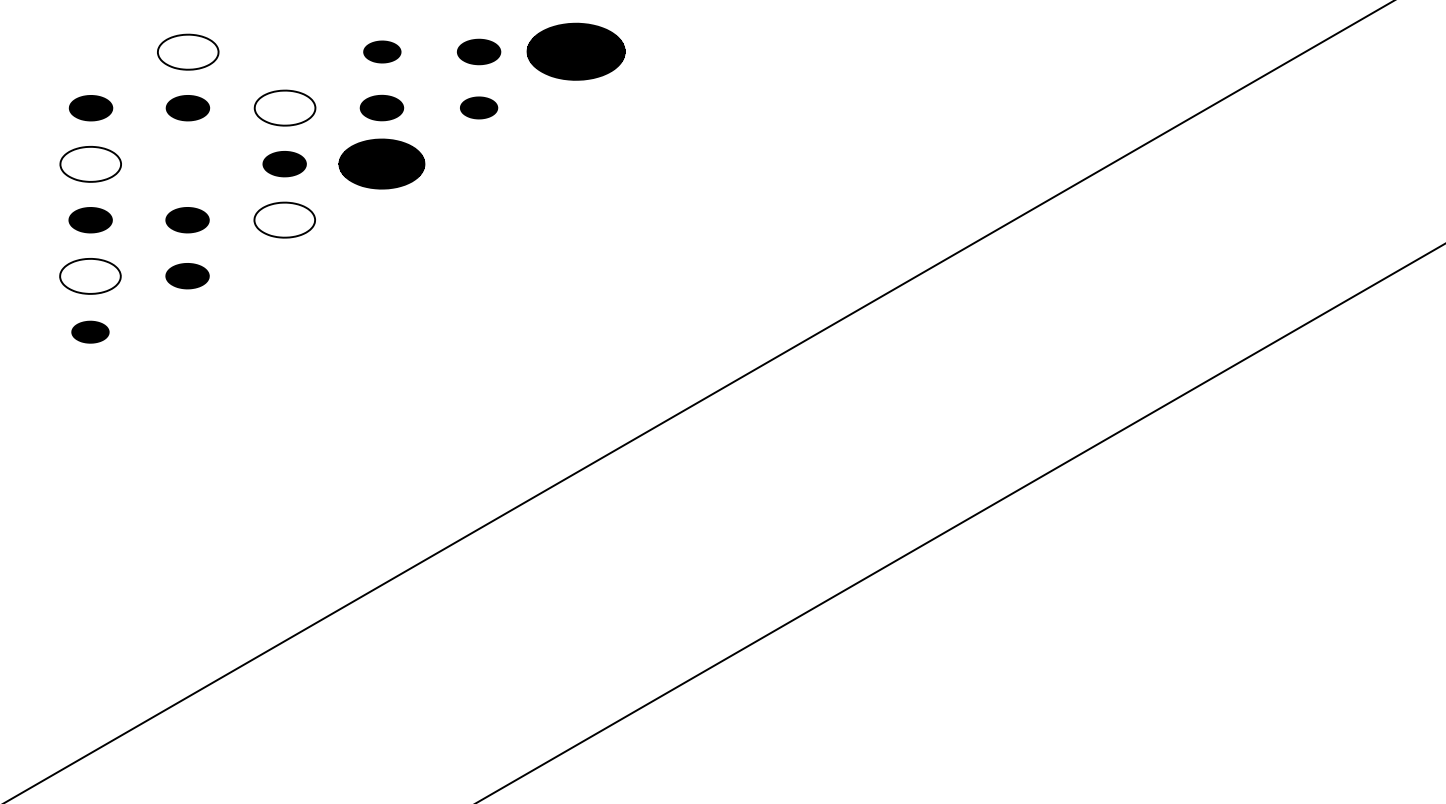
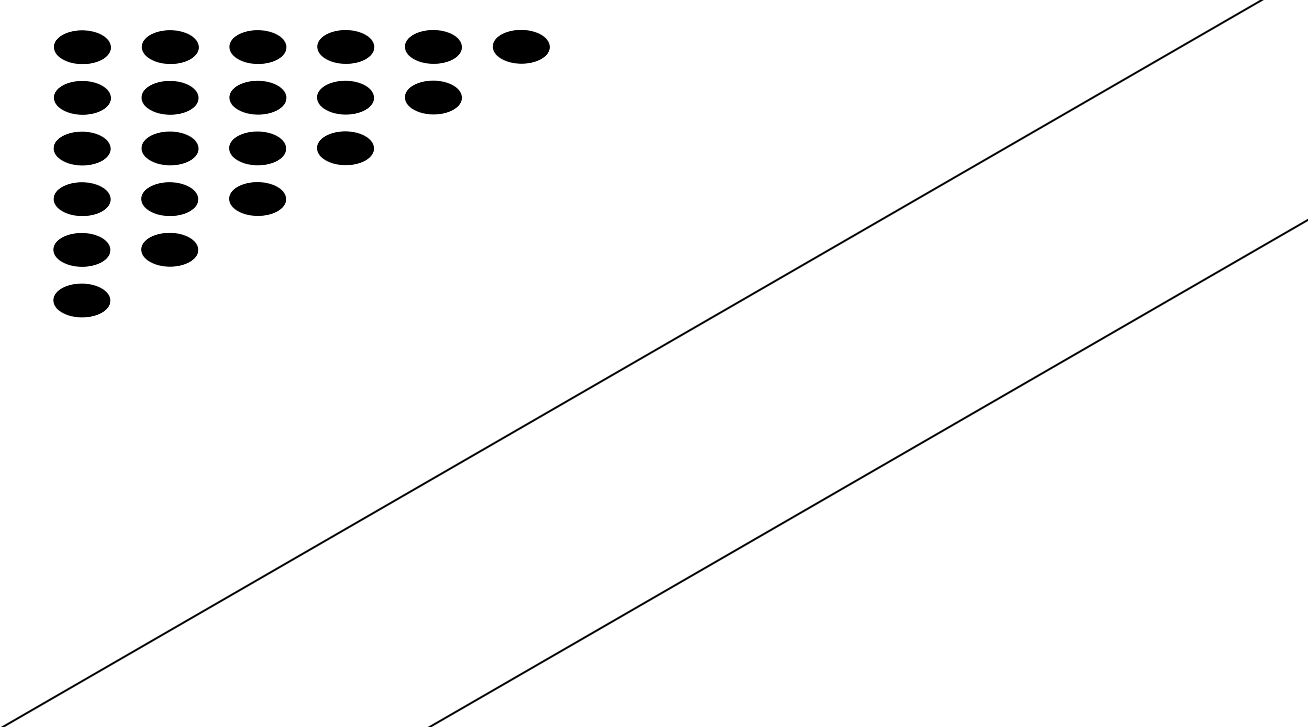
part: (90, 51) -> (81, 46), added
hatch: (187, 51) -> (169, 46), added
part: (284, 51) -> (257, 46), added
part: (382, 51) -> (346, 46), size x1.67
part: (478, 51) -> (432, 46), size x1.43
part: (576, 51) -> (521, 46), size x0.62
part: (90, 107) -> (81, 97), size x1.43
part: (187, 107) -> (169, 97), size x1.43
hatch: (284, 107) -> (257, 97), added
part: (381, 107) -> (345, 97), size x1.43
part: (478, 107) -> (432, 97), size x1.67
hatch: (90, 163) -> (81, 147), added
part: (187, 163) -> (169, 147), added
part: (284, 163) -> (257, 147), size x1.43
part: (381, 163) -> (345, 147), size x0.71
part: (90, 219) -> (81, 198), size x1.43
part: (187, 219) -> (169, 198), size x1.43
hatch: (284, 219) -> (257, 198), added
hatch: (90, 275) -> (81, 249), added
part: (187, 275) -> (169, 249), size x1.43
part: (90, 331) -> (81, 299), size x1.67

